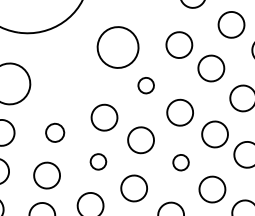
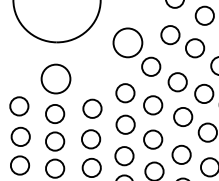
part: (146, 85) -> (151, 66), size x1.67
part: (55, 132) -> (92, 108), size x1.43
part: (98, 161) -> (125, 124), size x1.67
part: (181, 162) -> (183, 116), size x1.67

